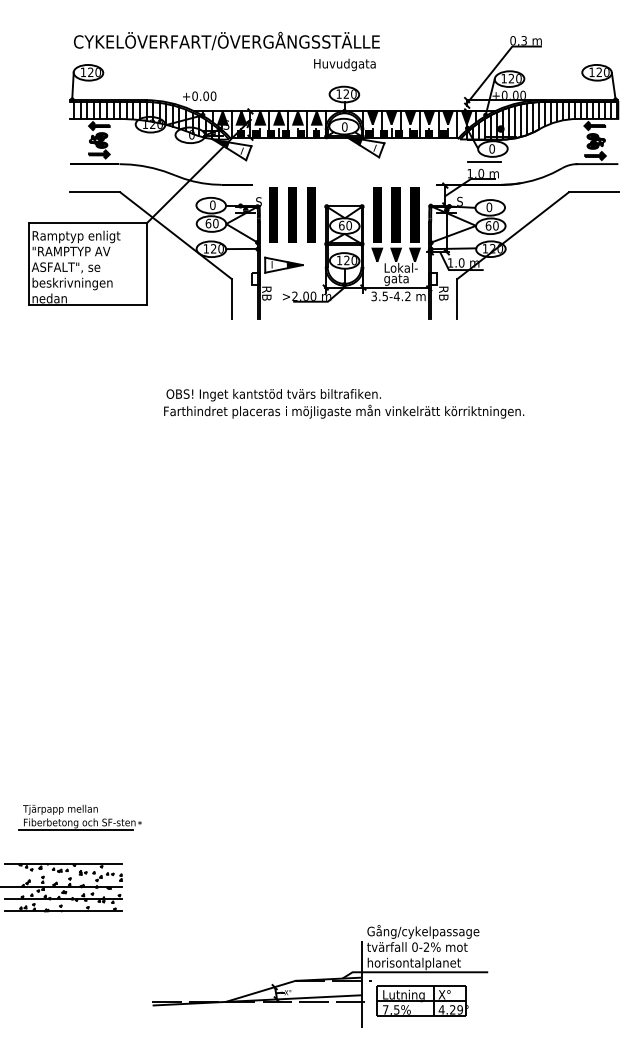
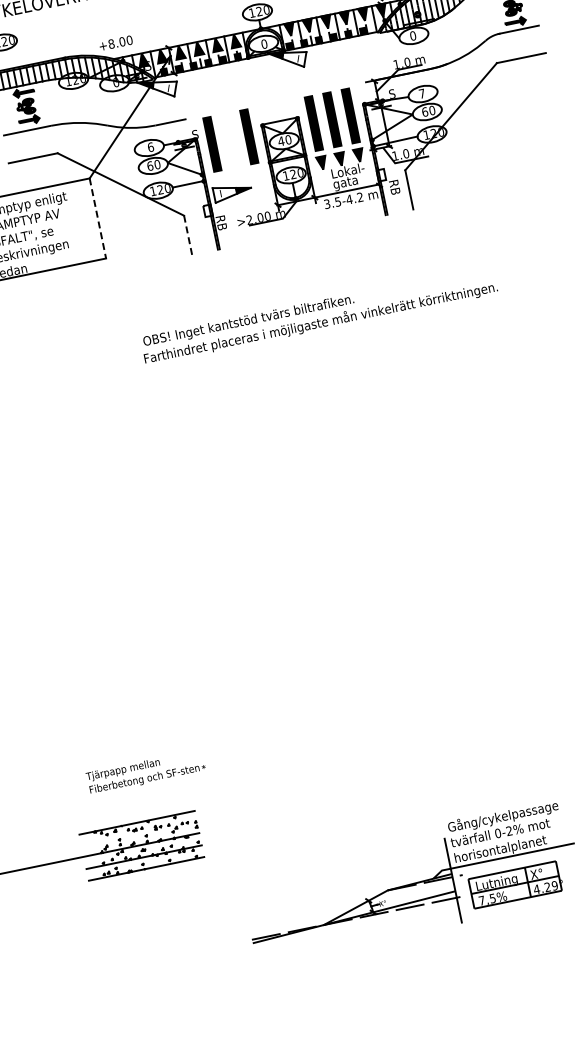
text: (194, 95) -> (110, 43), +0.00 -> +8.00
line: (484, 162) -> (408, 50), removed
text: (212, 204) -> (150, 146), 0 -> 6
text: (489, 207) -> (422, 93), 0 -> 7
line: (292, 214) -> (230, 140), removed
text: (341, 225) -> (280, 141), 60 -> 40
line: (146, 264) -> (97, 218), solid -> dashed
line: (231, 299) -> (188, 235), solid -> dashed
line: (76, 829) -> (142, 786), removed

